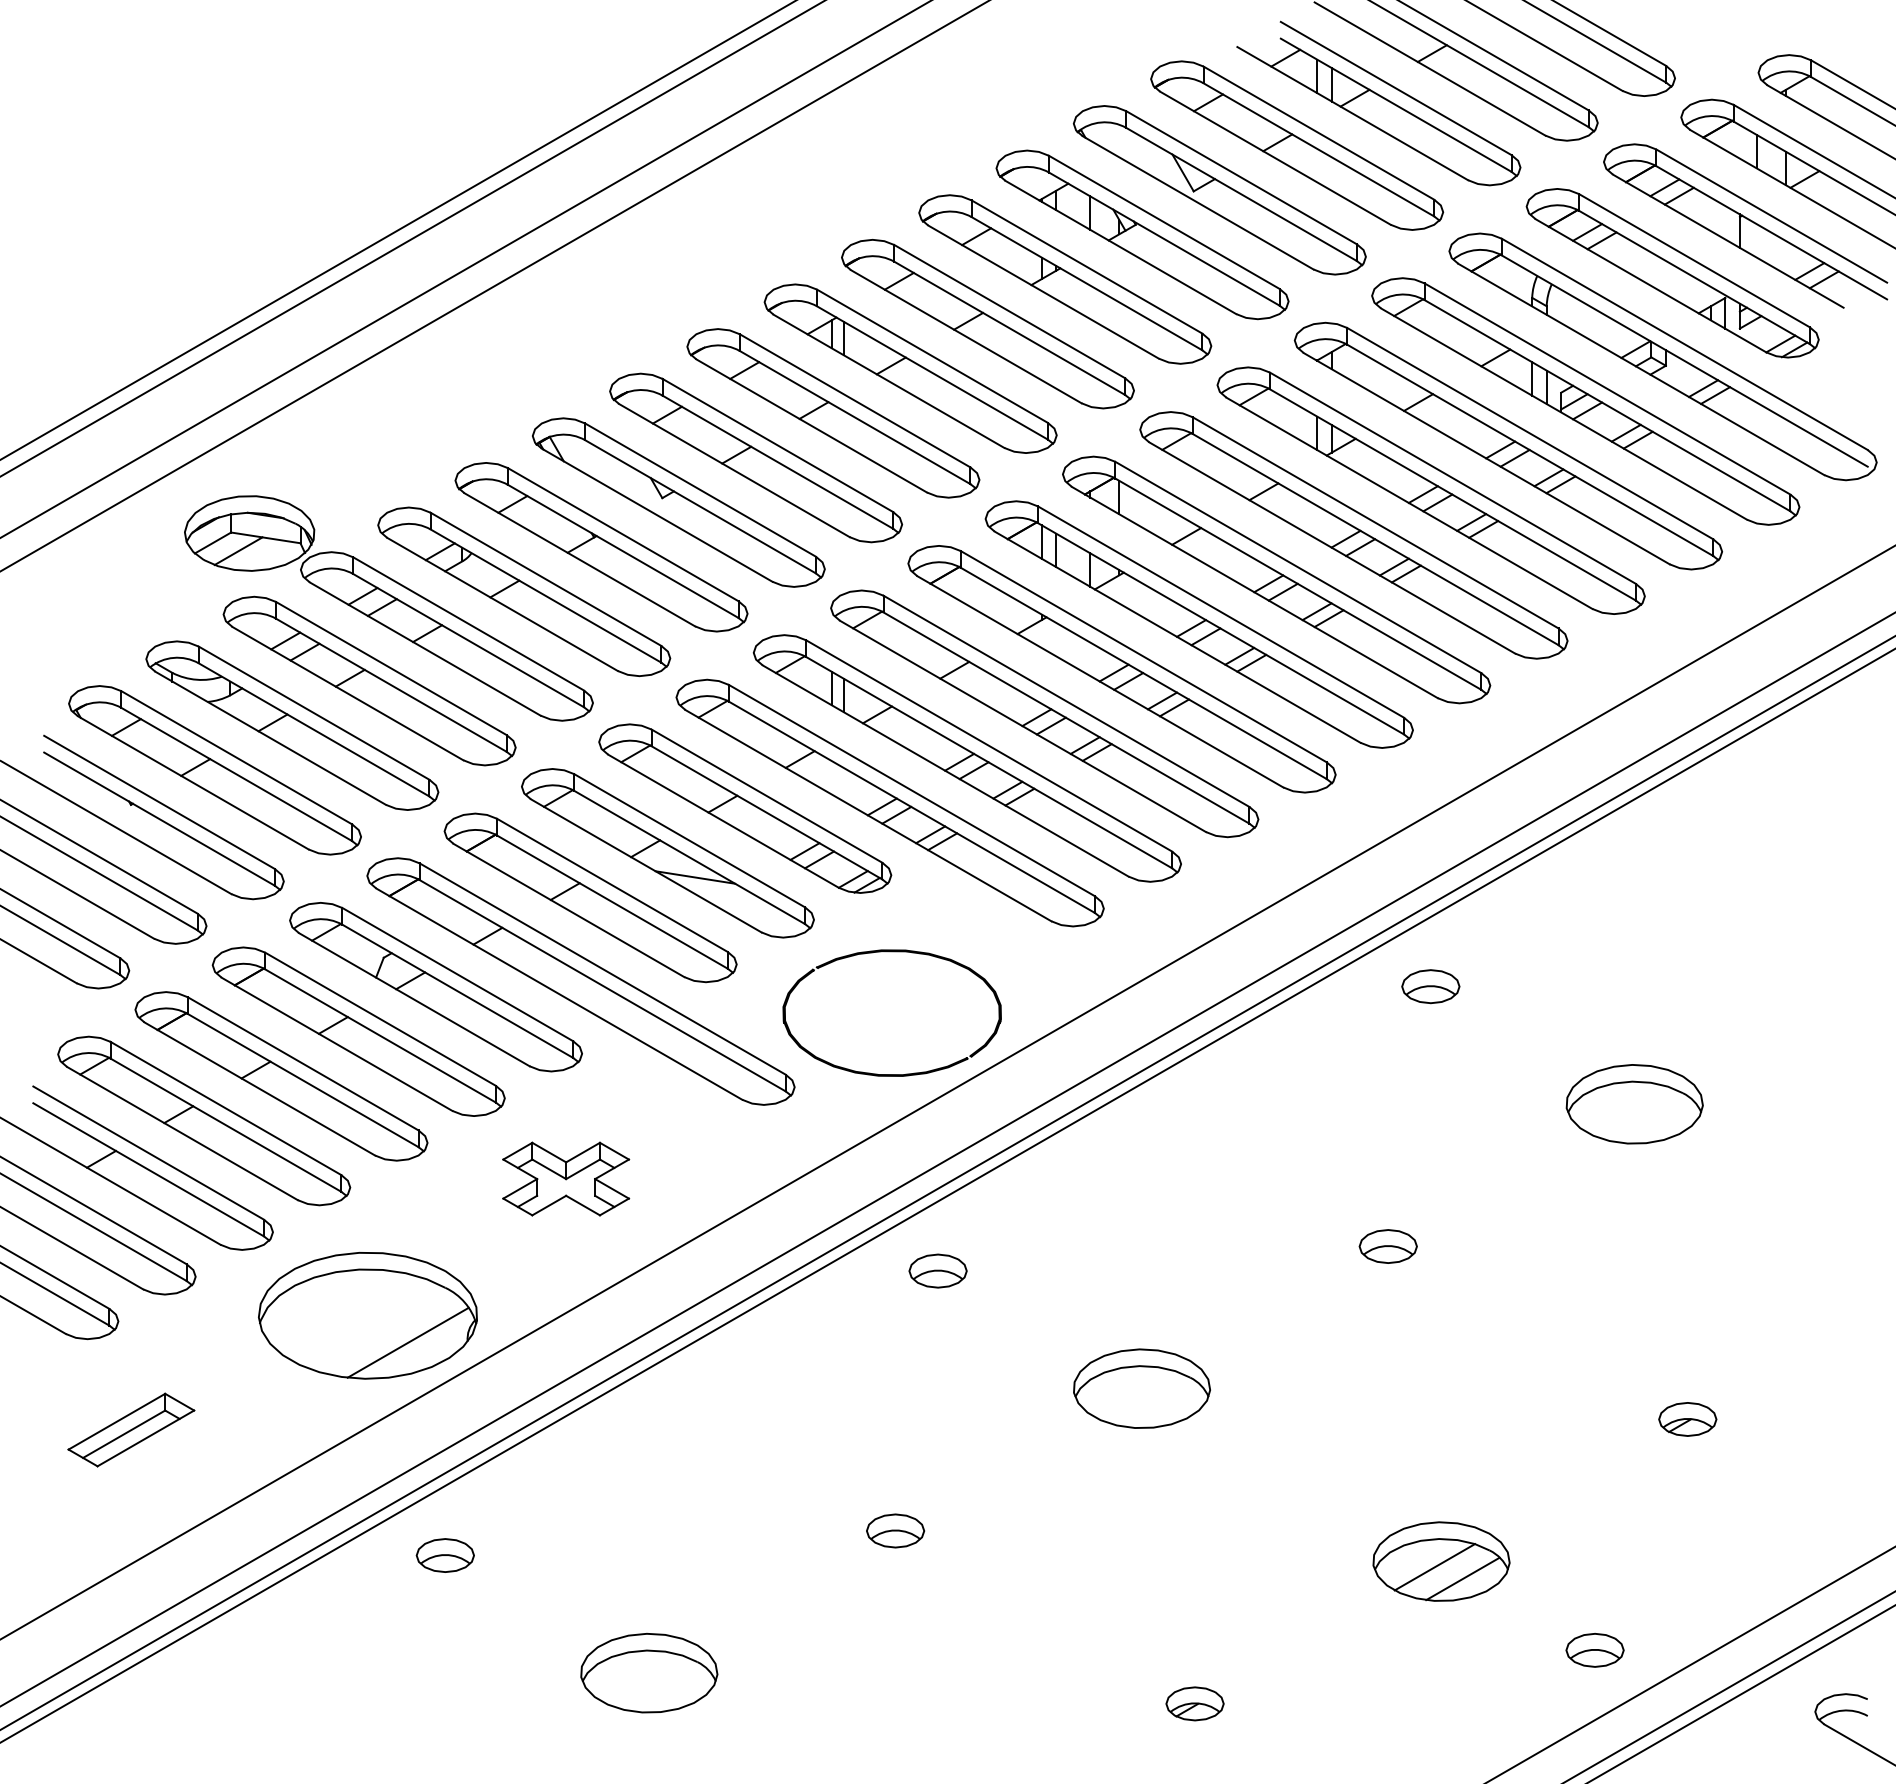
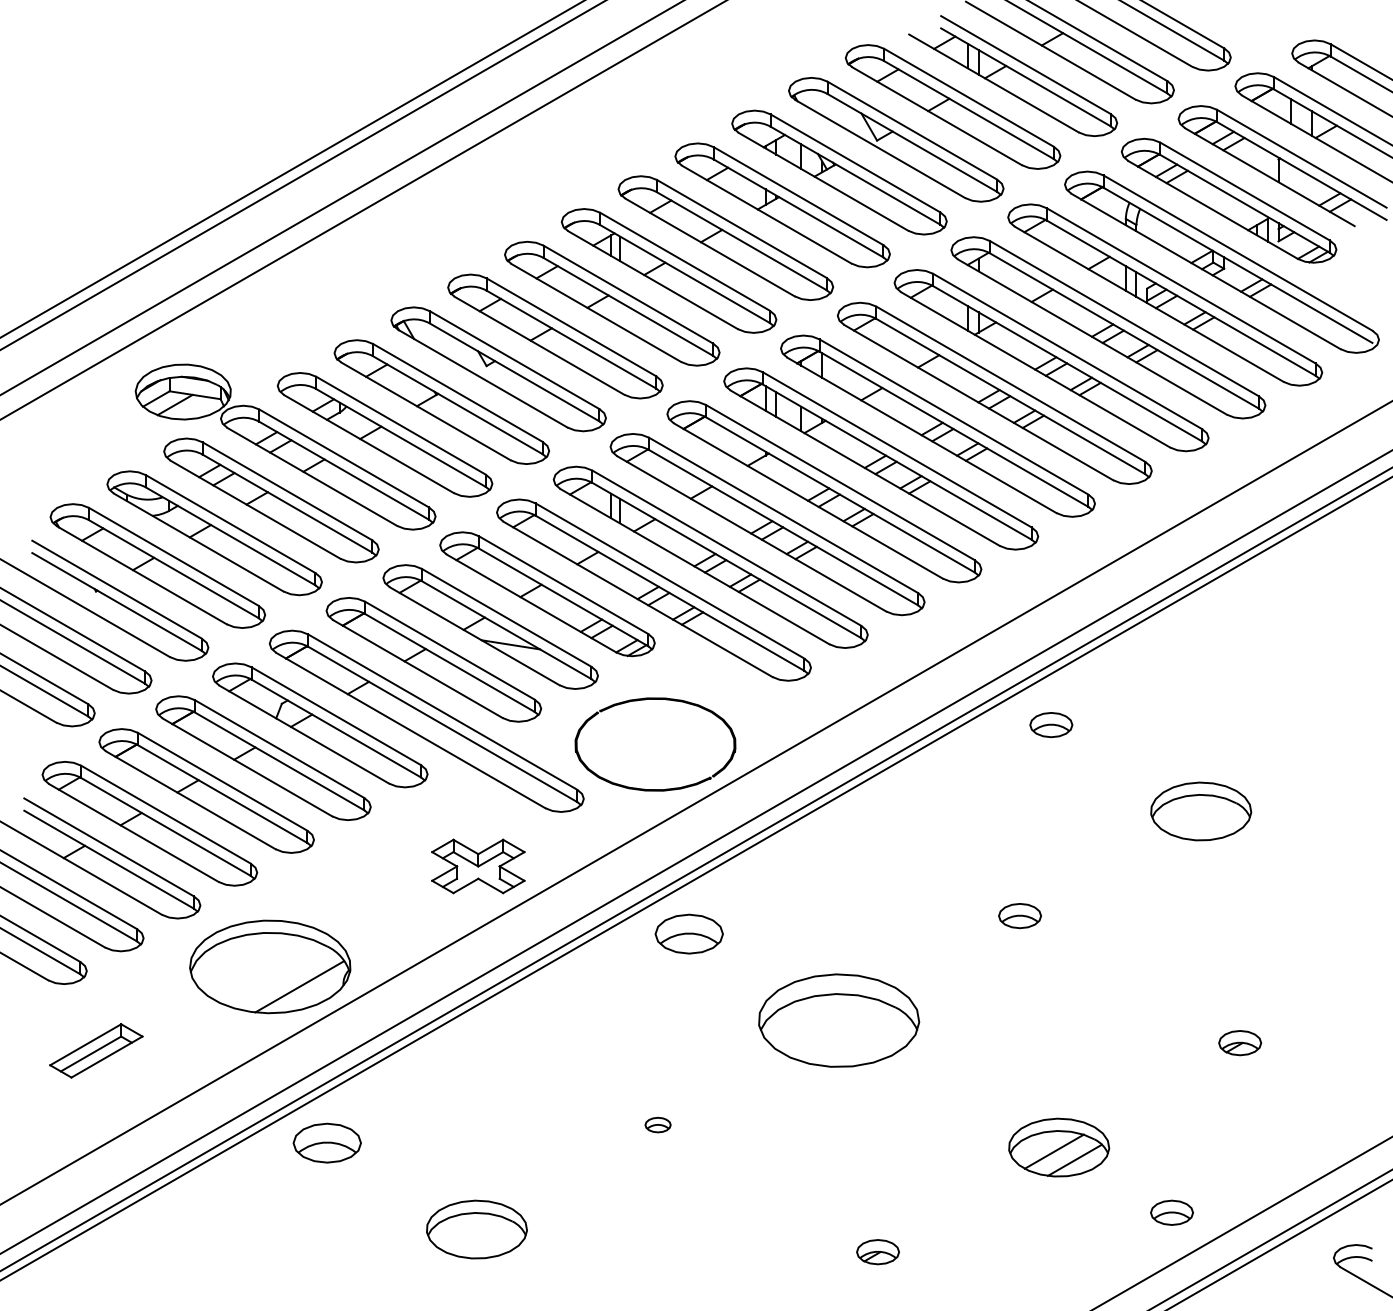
part: (566, 1178) -> (478, 866), moved
part: (937, 1270) -> (688, 933), size x1.6
part: (1141, 1388) -> (838, 1020), size x1.6
part: (895, 1530) -> (657, 1124), size x0.6
part: (444, 1555) -> (326, 1143), size x1.6

